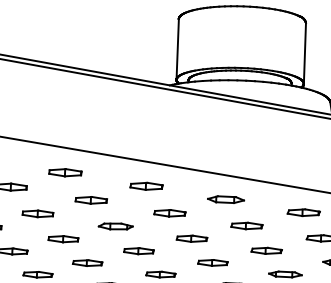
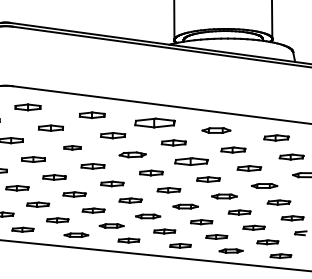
part: (145, 185) -> (154, 122), size x1.6
part: (37, 213) -> (72, 147), size x0.7
part: (191, 238) -> (191, 161), size x1.4

